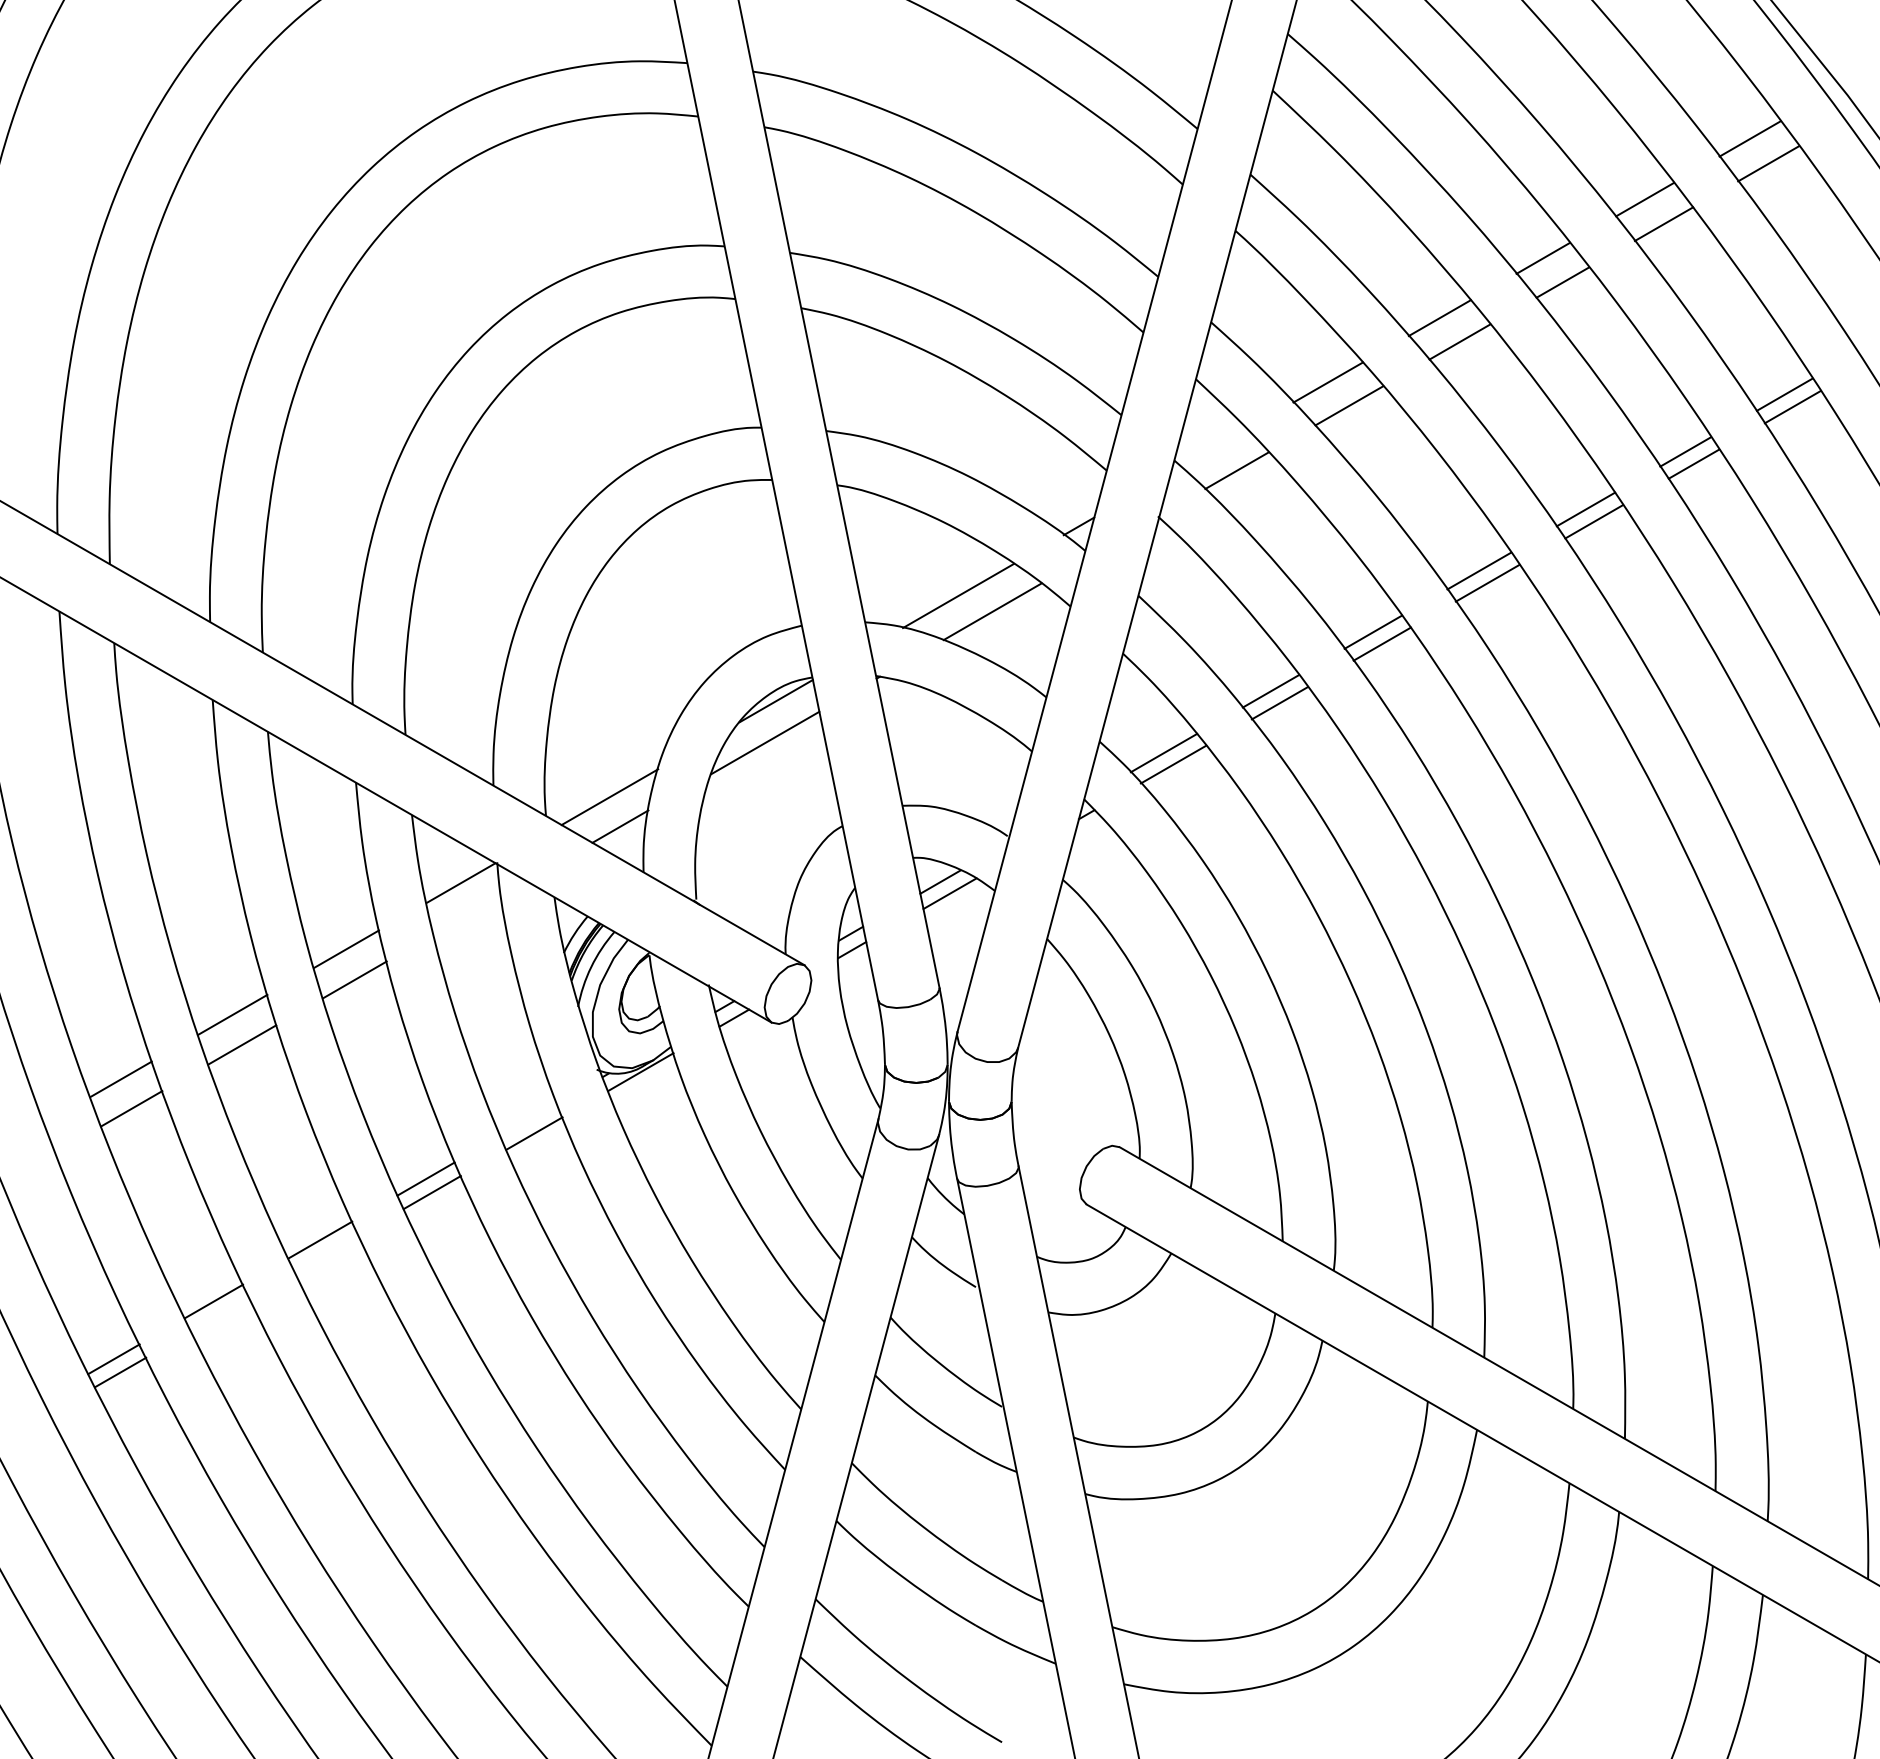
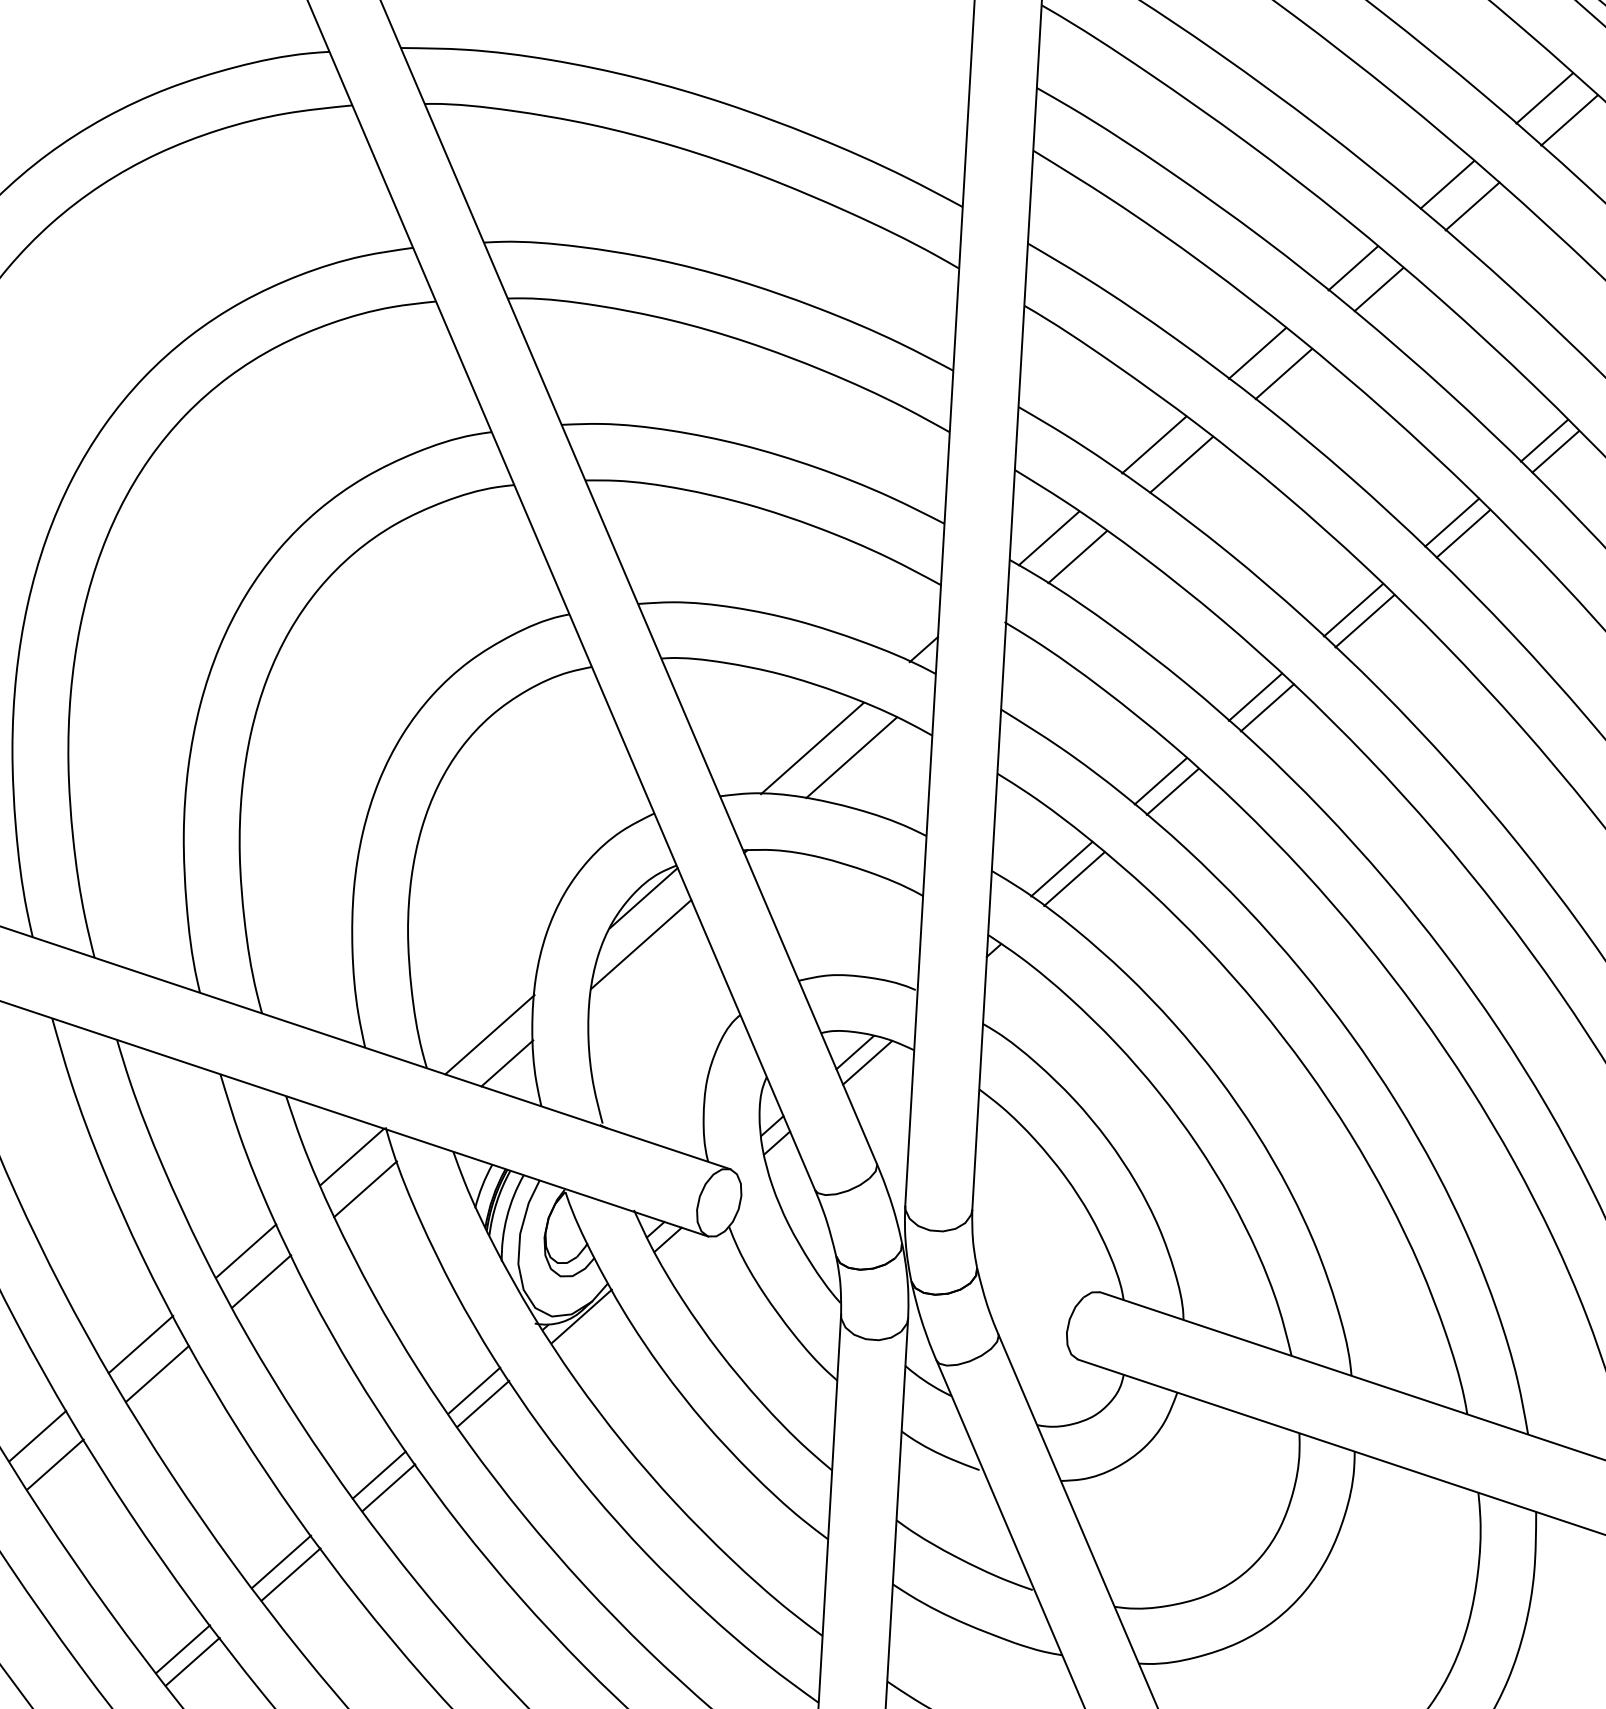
line: (1214, 448) -> (1049, 538), added
line: (467, 914) -> (365, 1188), added
line: (528, 1119) -> (473, 1390), added
line: (326, 1253) -> (290, 1574), added
line: (220, 1314) -> (192, 1661), added

